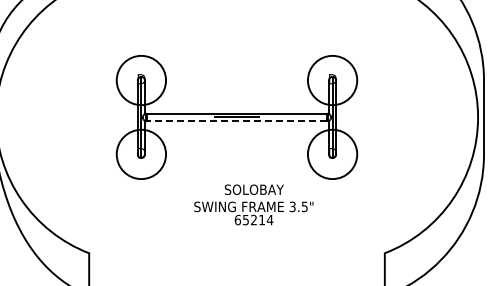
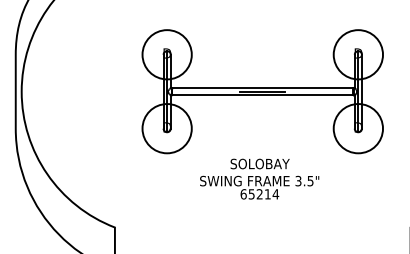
line: (236, 121) -> (262, 95), dashed -> solid
text: (253, 204) -> (259, 178), moved

